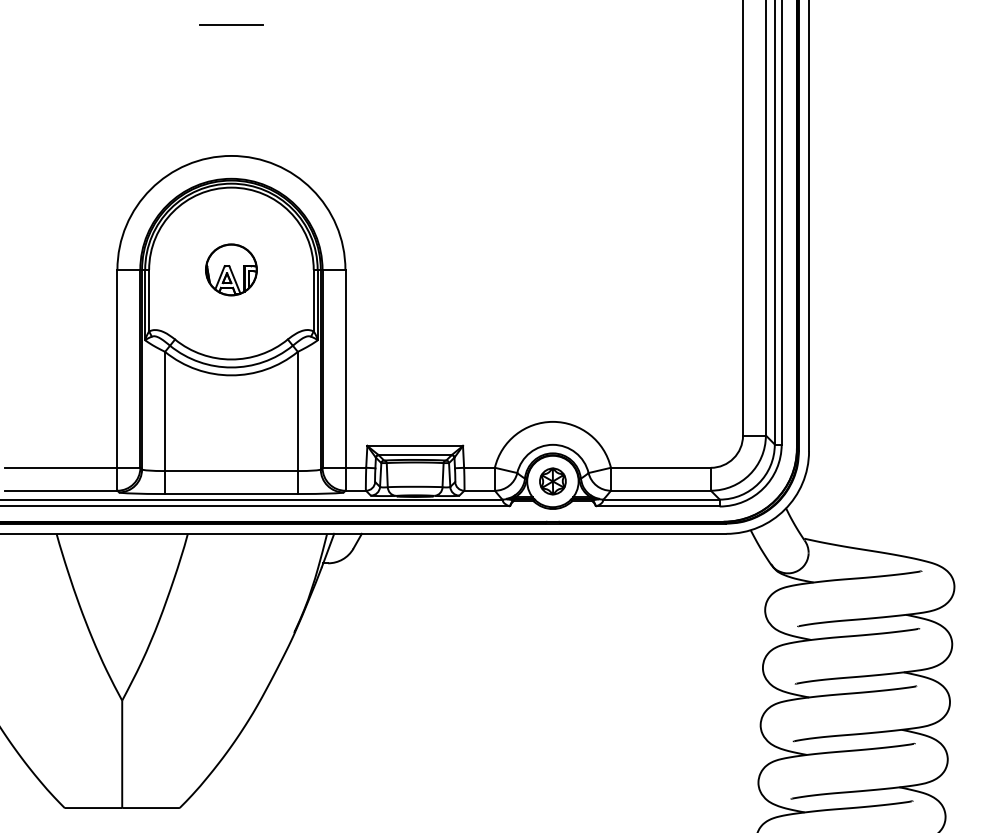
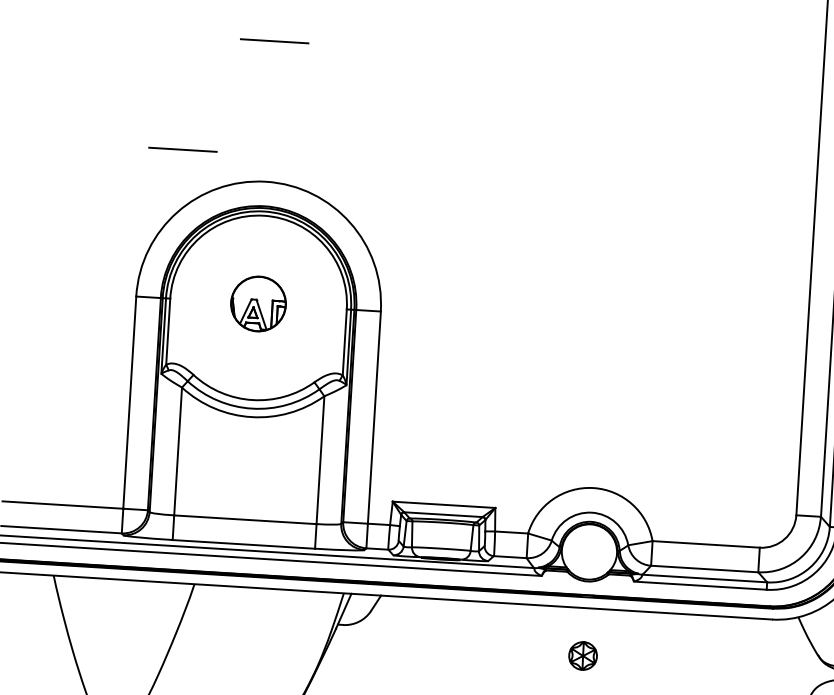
line: (152, 130) -> (183, 149), added
part: (552, 481) -> (582, 656), moved

